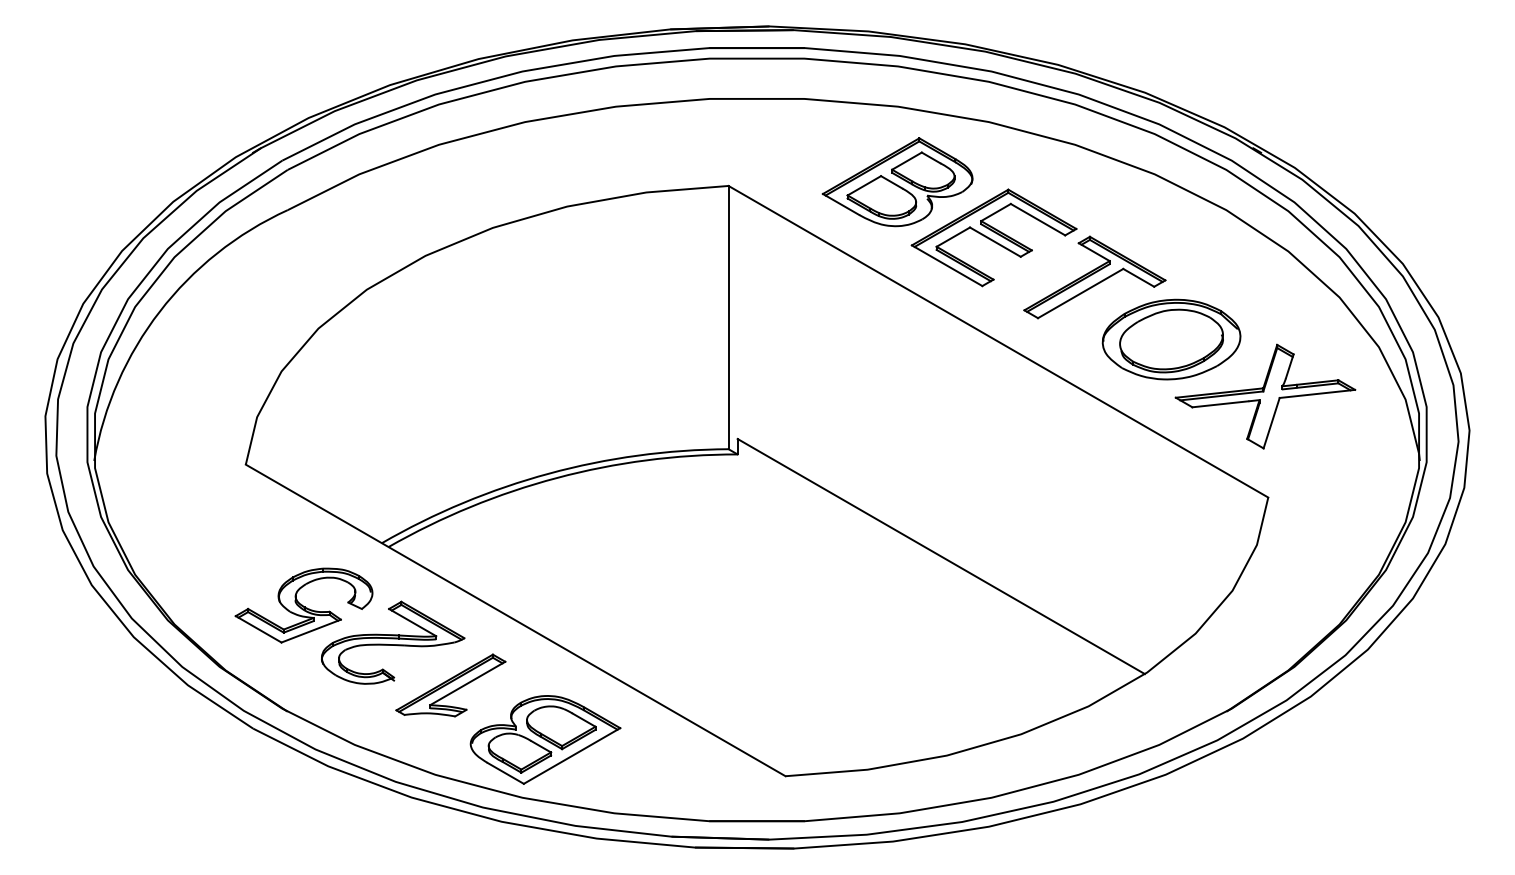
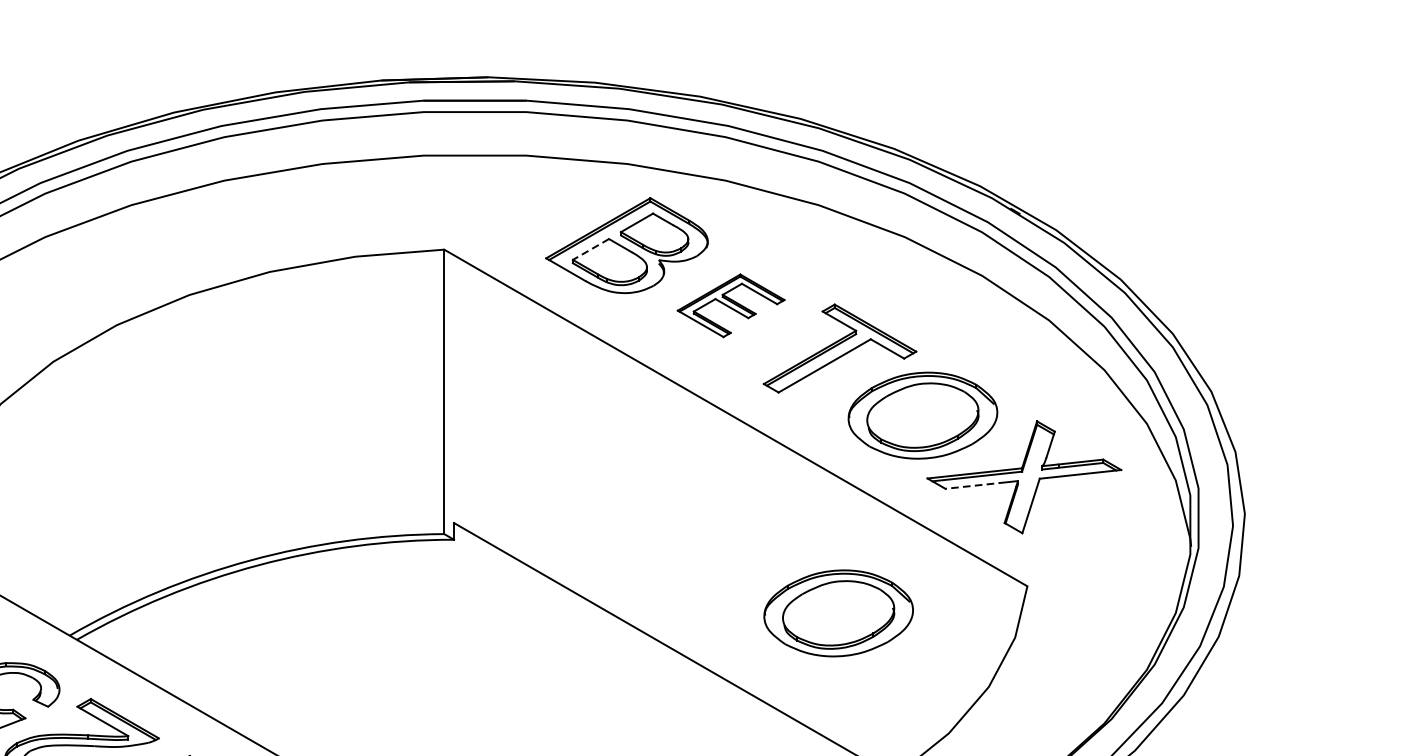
line: (863, 186) -> (590, 250), solid -> dashed
part: (993, 237) -> (730, 305), size x0.6
line: (1219, 404) -> (974, 485), solid -> dashed
part: (1093, 522) -> (838, 613), added

